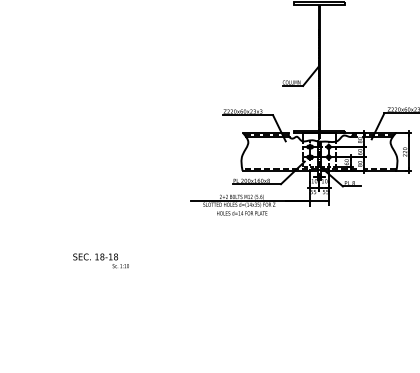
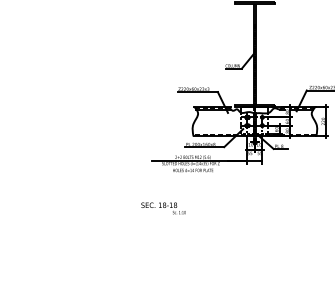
text: (100, 260) -> (163, 208), moved

